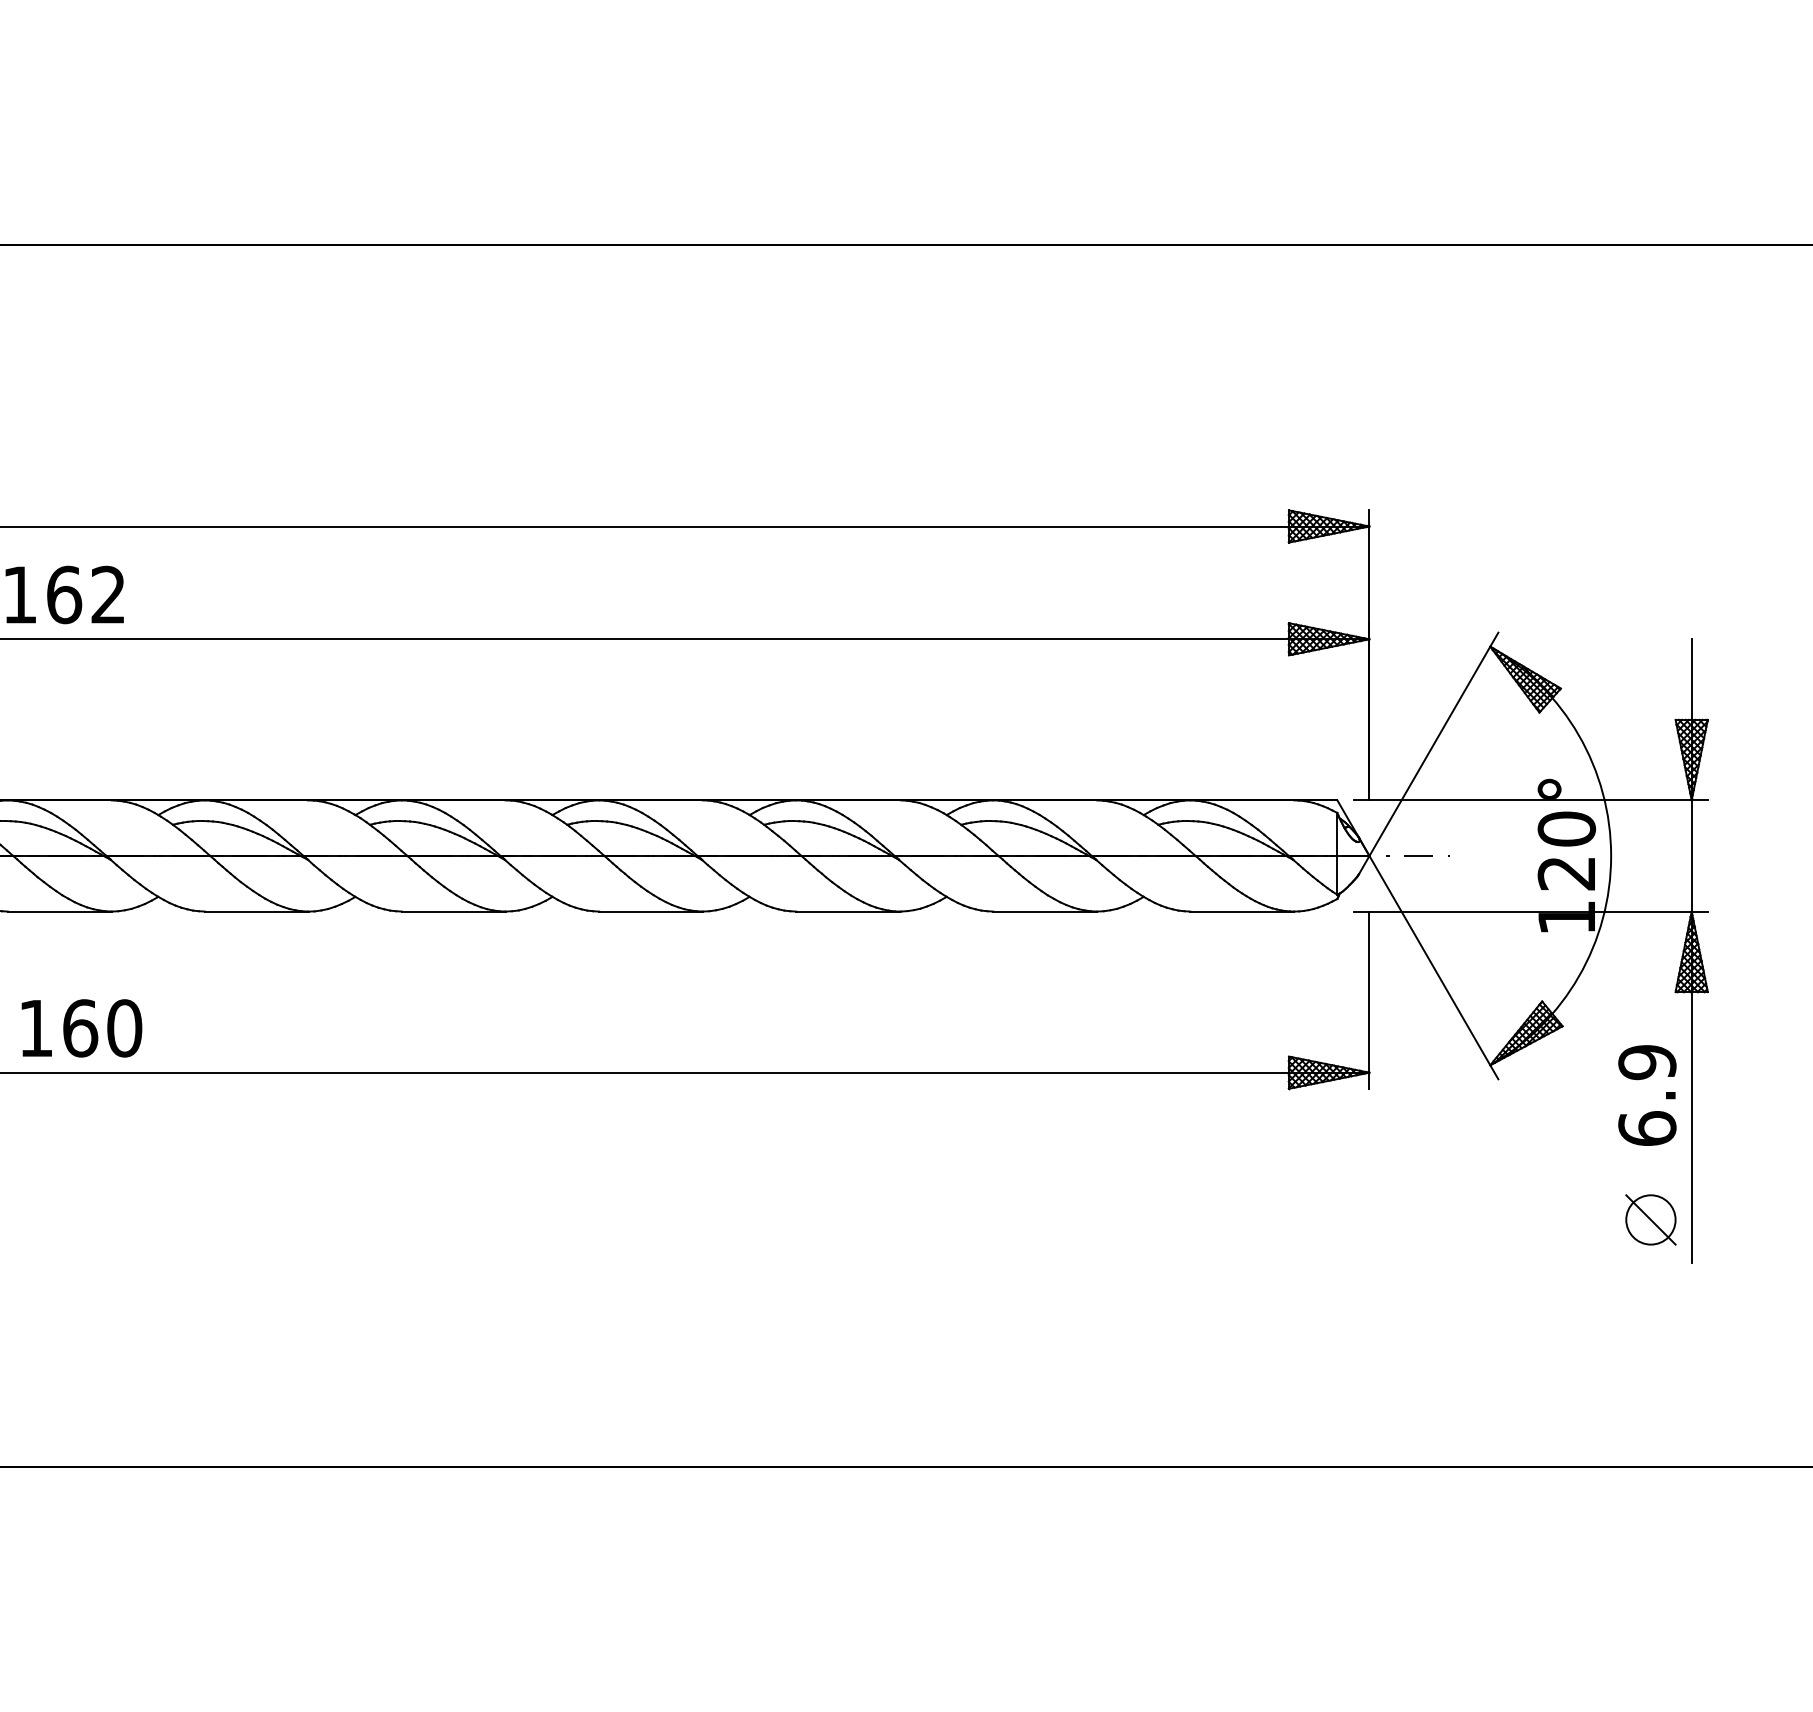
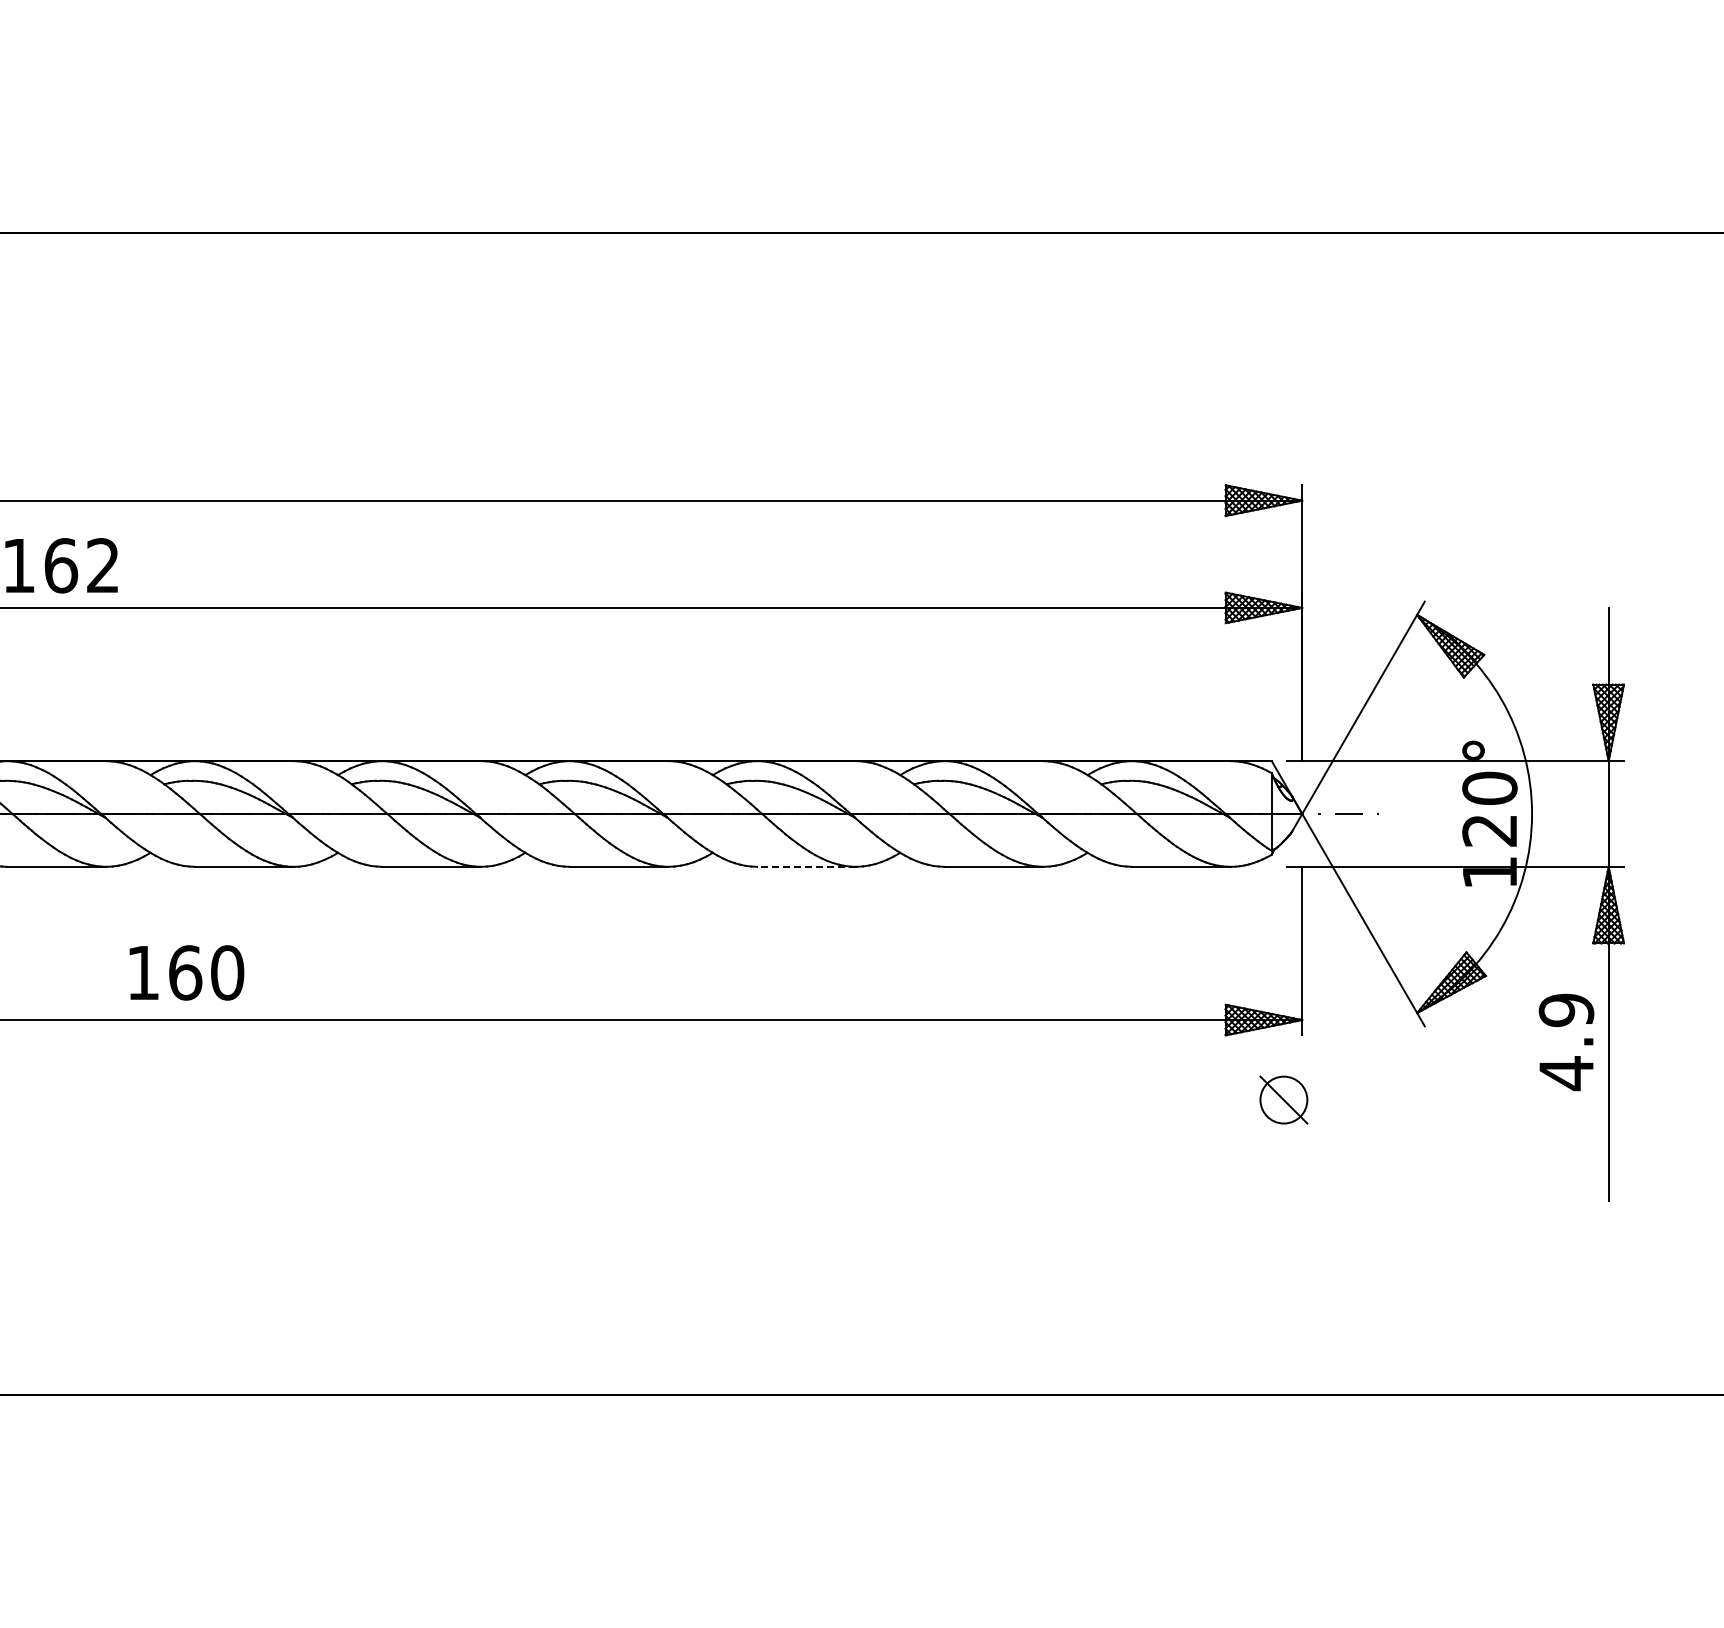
line: (848, 911) -> (806, 866), solid -> dashed
text: (81, 1027) -> (186, 972), moved
text: (1647, 1128) -> (1566, 1073), 6.9 -> 4.9
part: (1650, 1219) -> (1283, 1099), moved

